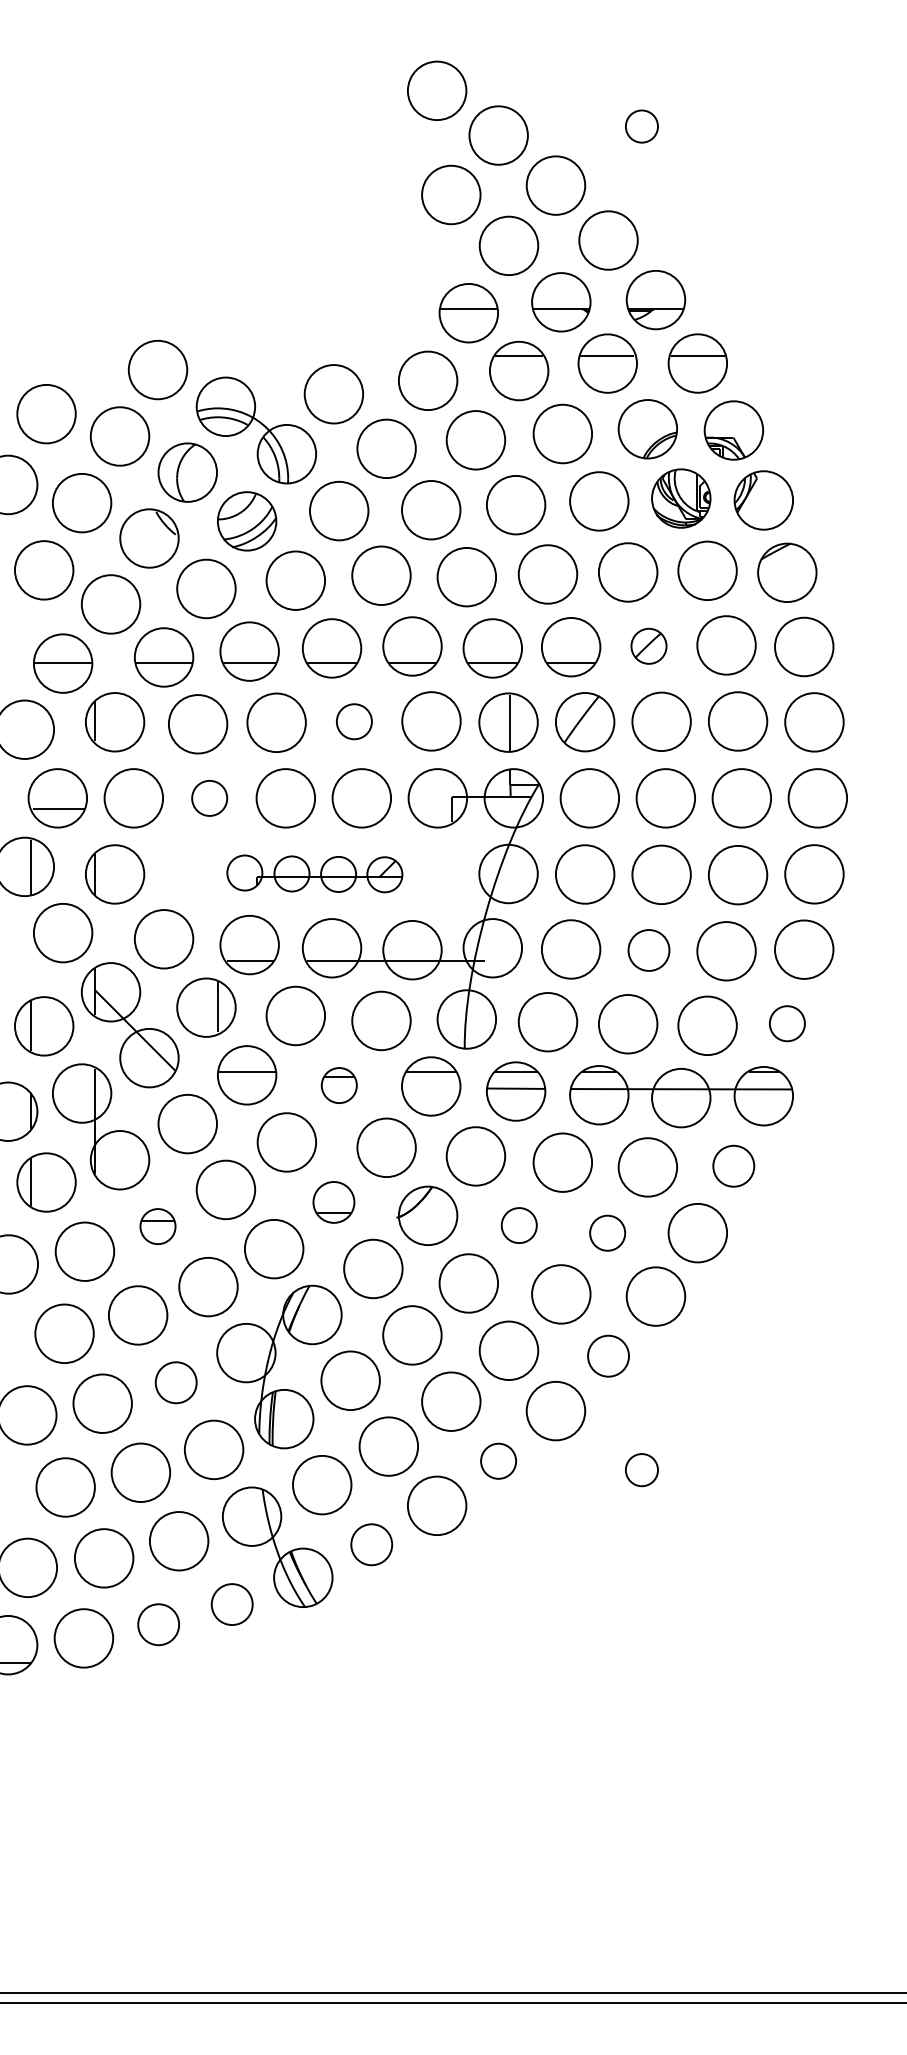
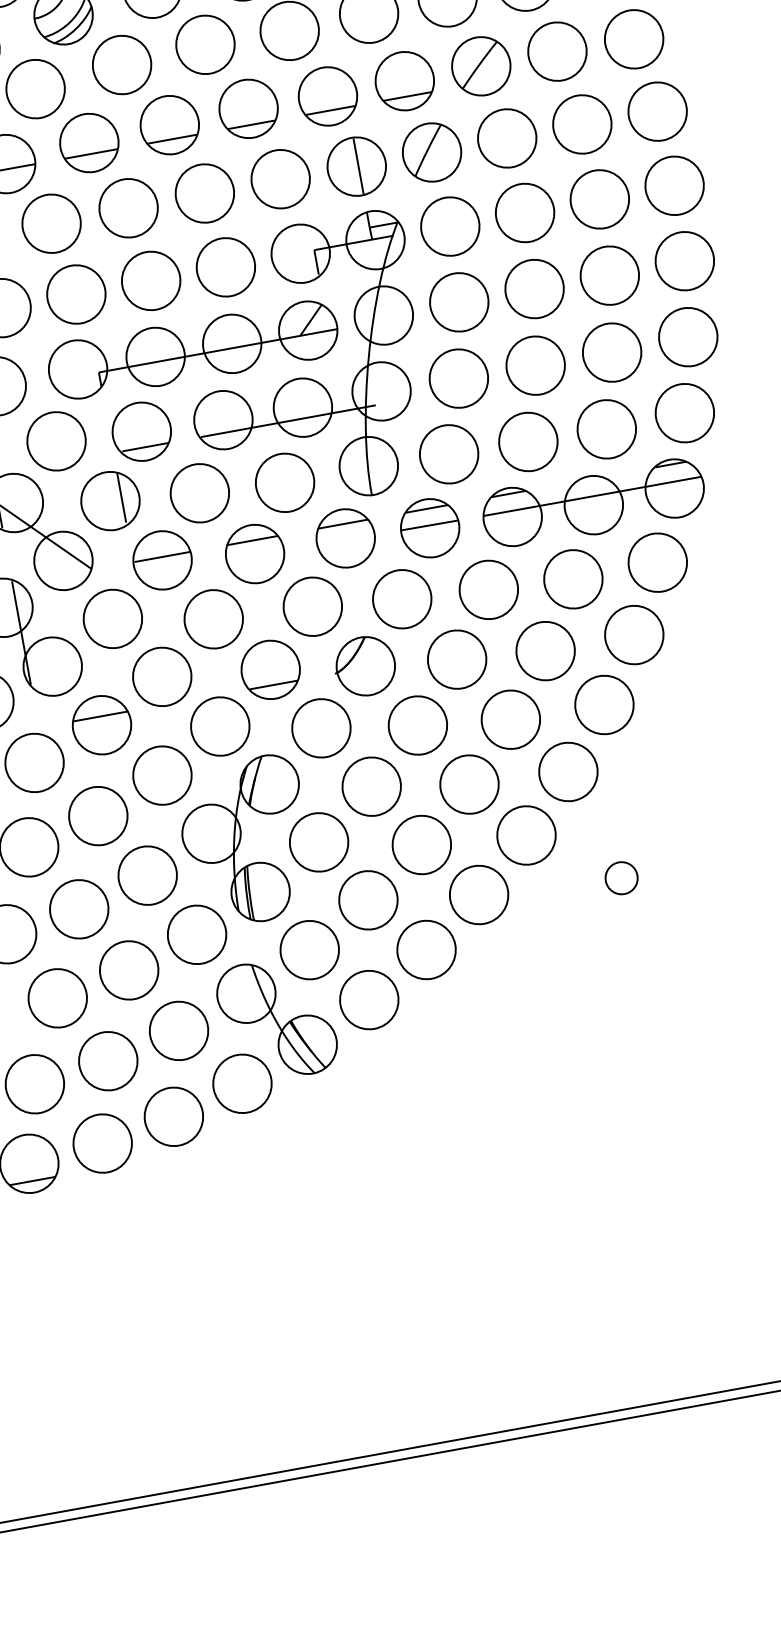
part: (648, 646) -> (480, 66), size x1.67
part: (354, 721) -> (204, 193), size x1.67
part: (209, 798) -> (76, 294), size x1.67
part: (314, 873) -> (192, 349), size x1.67
part: (648, 950) -> (535, 365), size x1.43
part: (787, 1023) -> (685, 412), size x1.67
part: (339, 1085) -> (255, 553), size x1.67
part: (733, 1166) -> (657, 563), size x1.43
part: (333, 1202) -> (270, 670), size x1.43
part: (519, 1225) -> (457, 659), size x1.67
part: (157, 1226) -> (101, 725), size x1.67
part: (607, 1233) -> (545, 651), size x1.67
part: (608, 1356) -> (568, 772), size x1.43
part: (176, 1382) -> (148, 875), size x1.43
part: (498, 1461) -> (478, 895), size x1.67
part: (371, 1544) -> (368, 999), size x1.43
part: (232, 1604) -> (242, 1083), size x1.43
part: (158, 1624) -> (173, 1116), size x1.43

